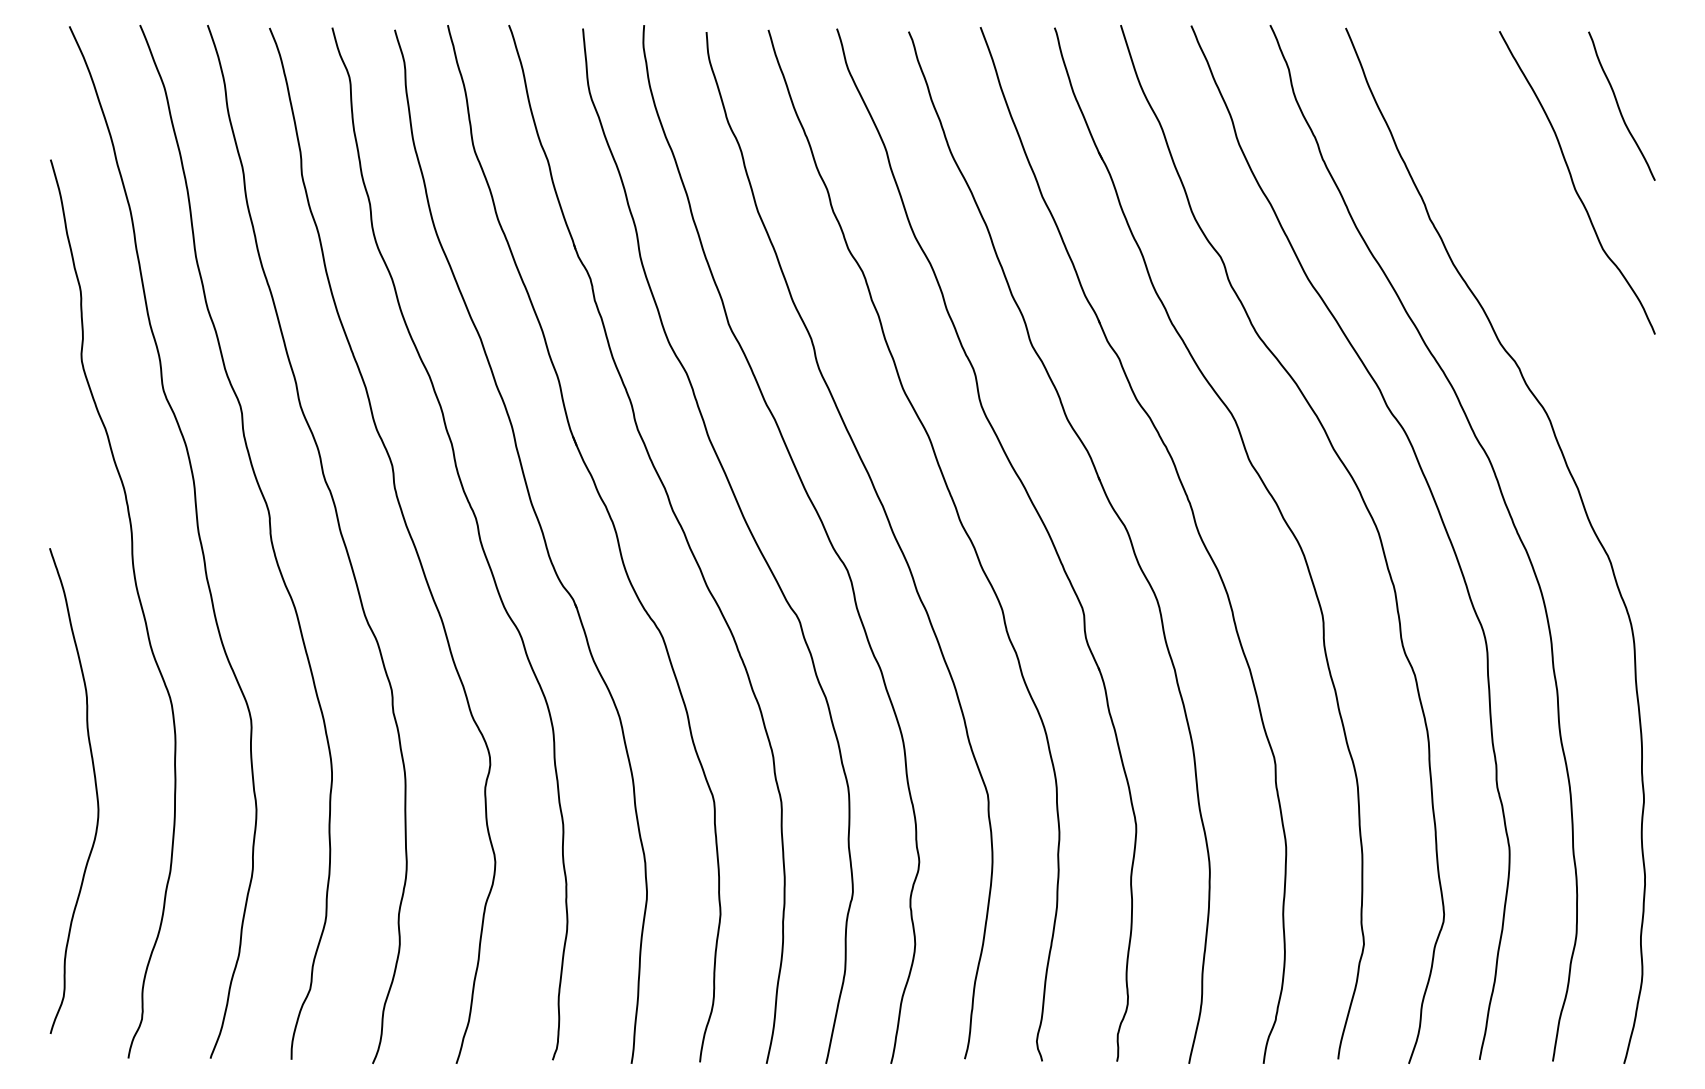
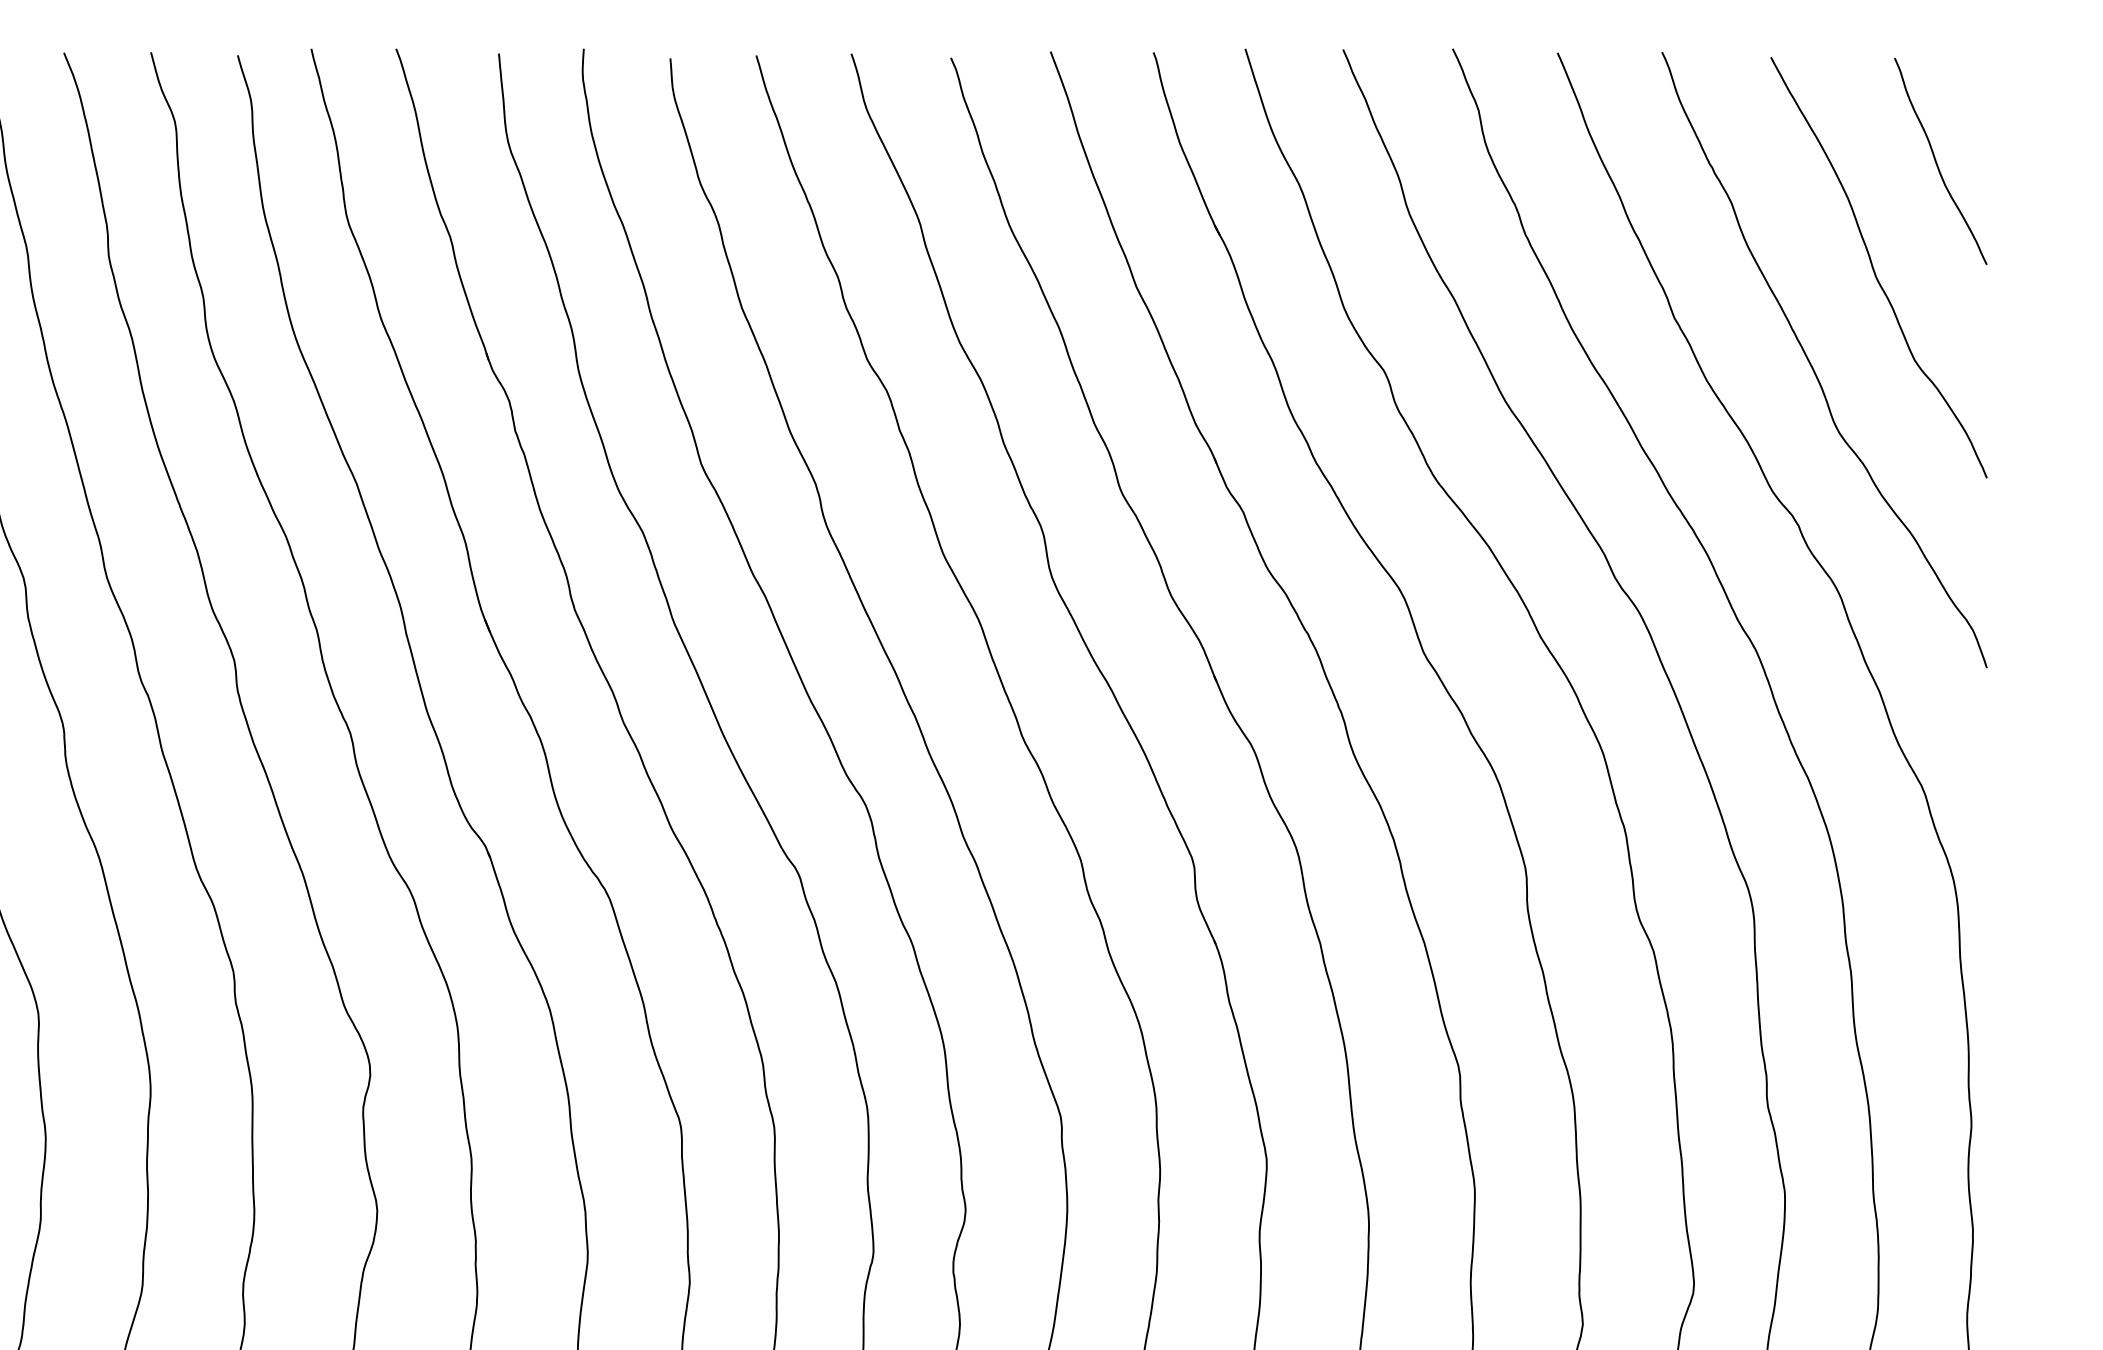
curve: (1529, 252) -> (1812, 364), added

